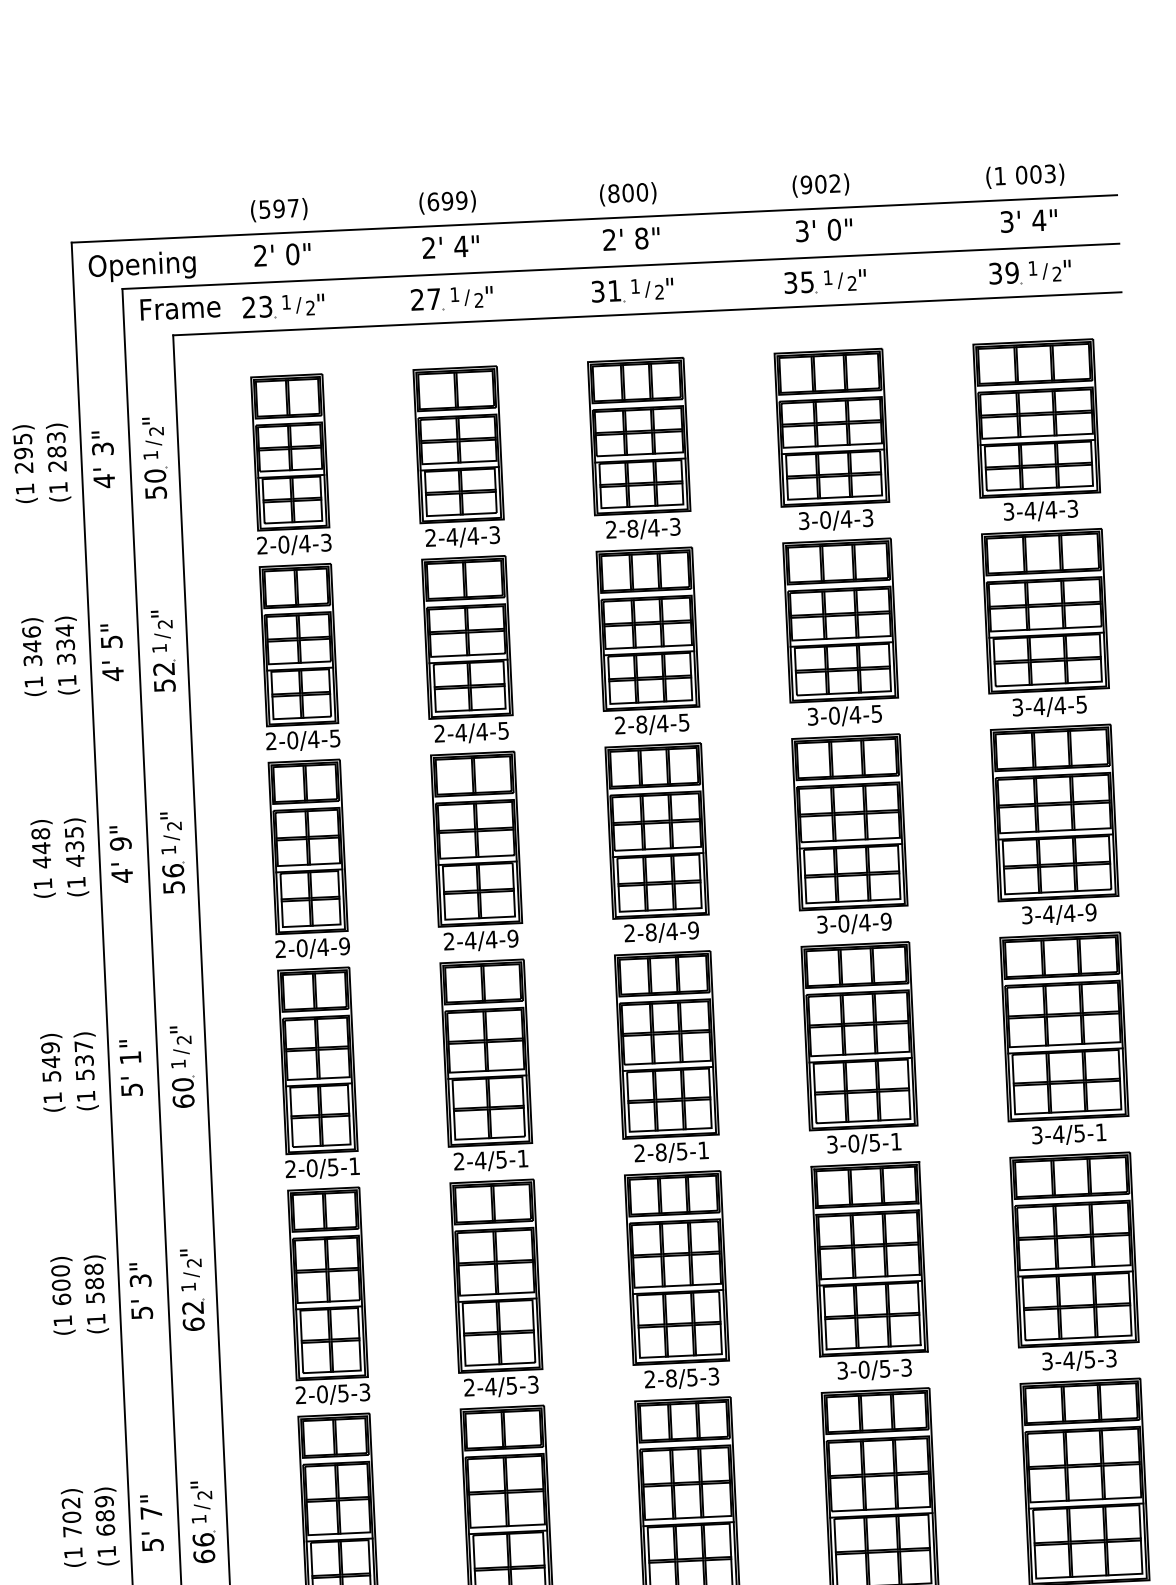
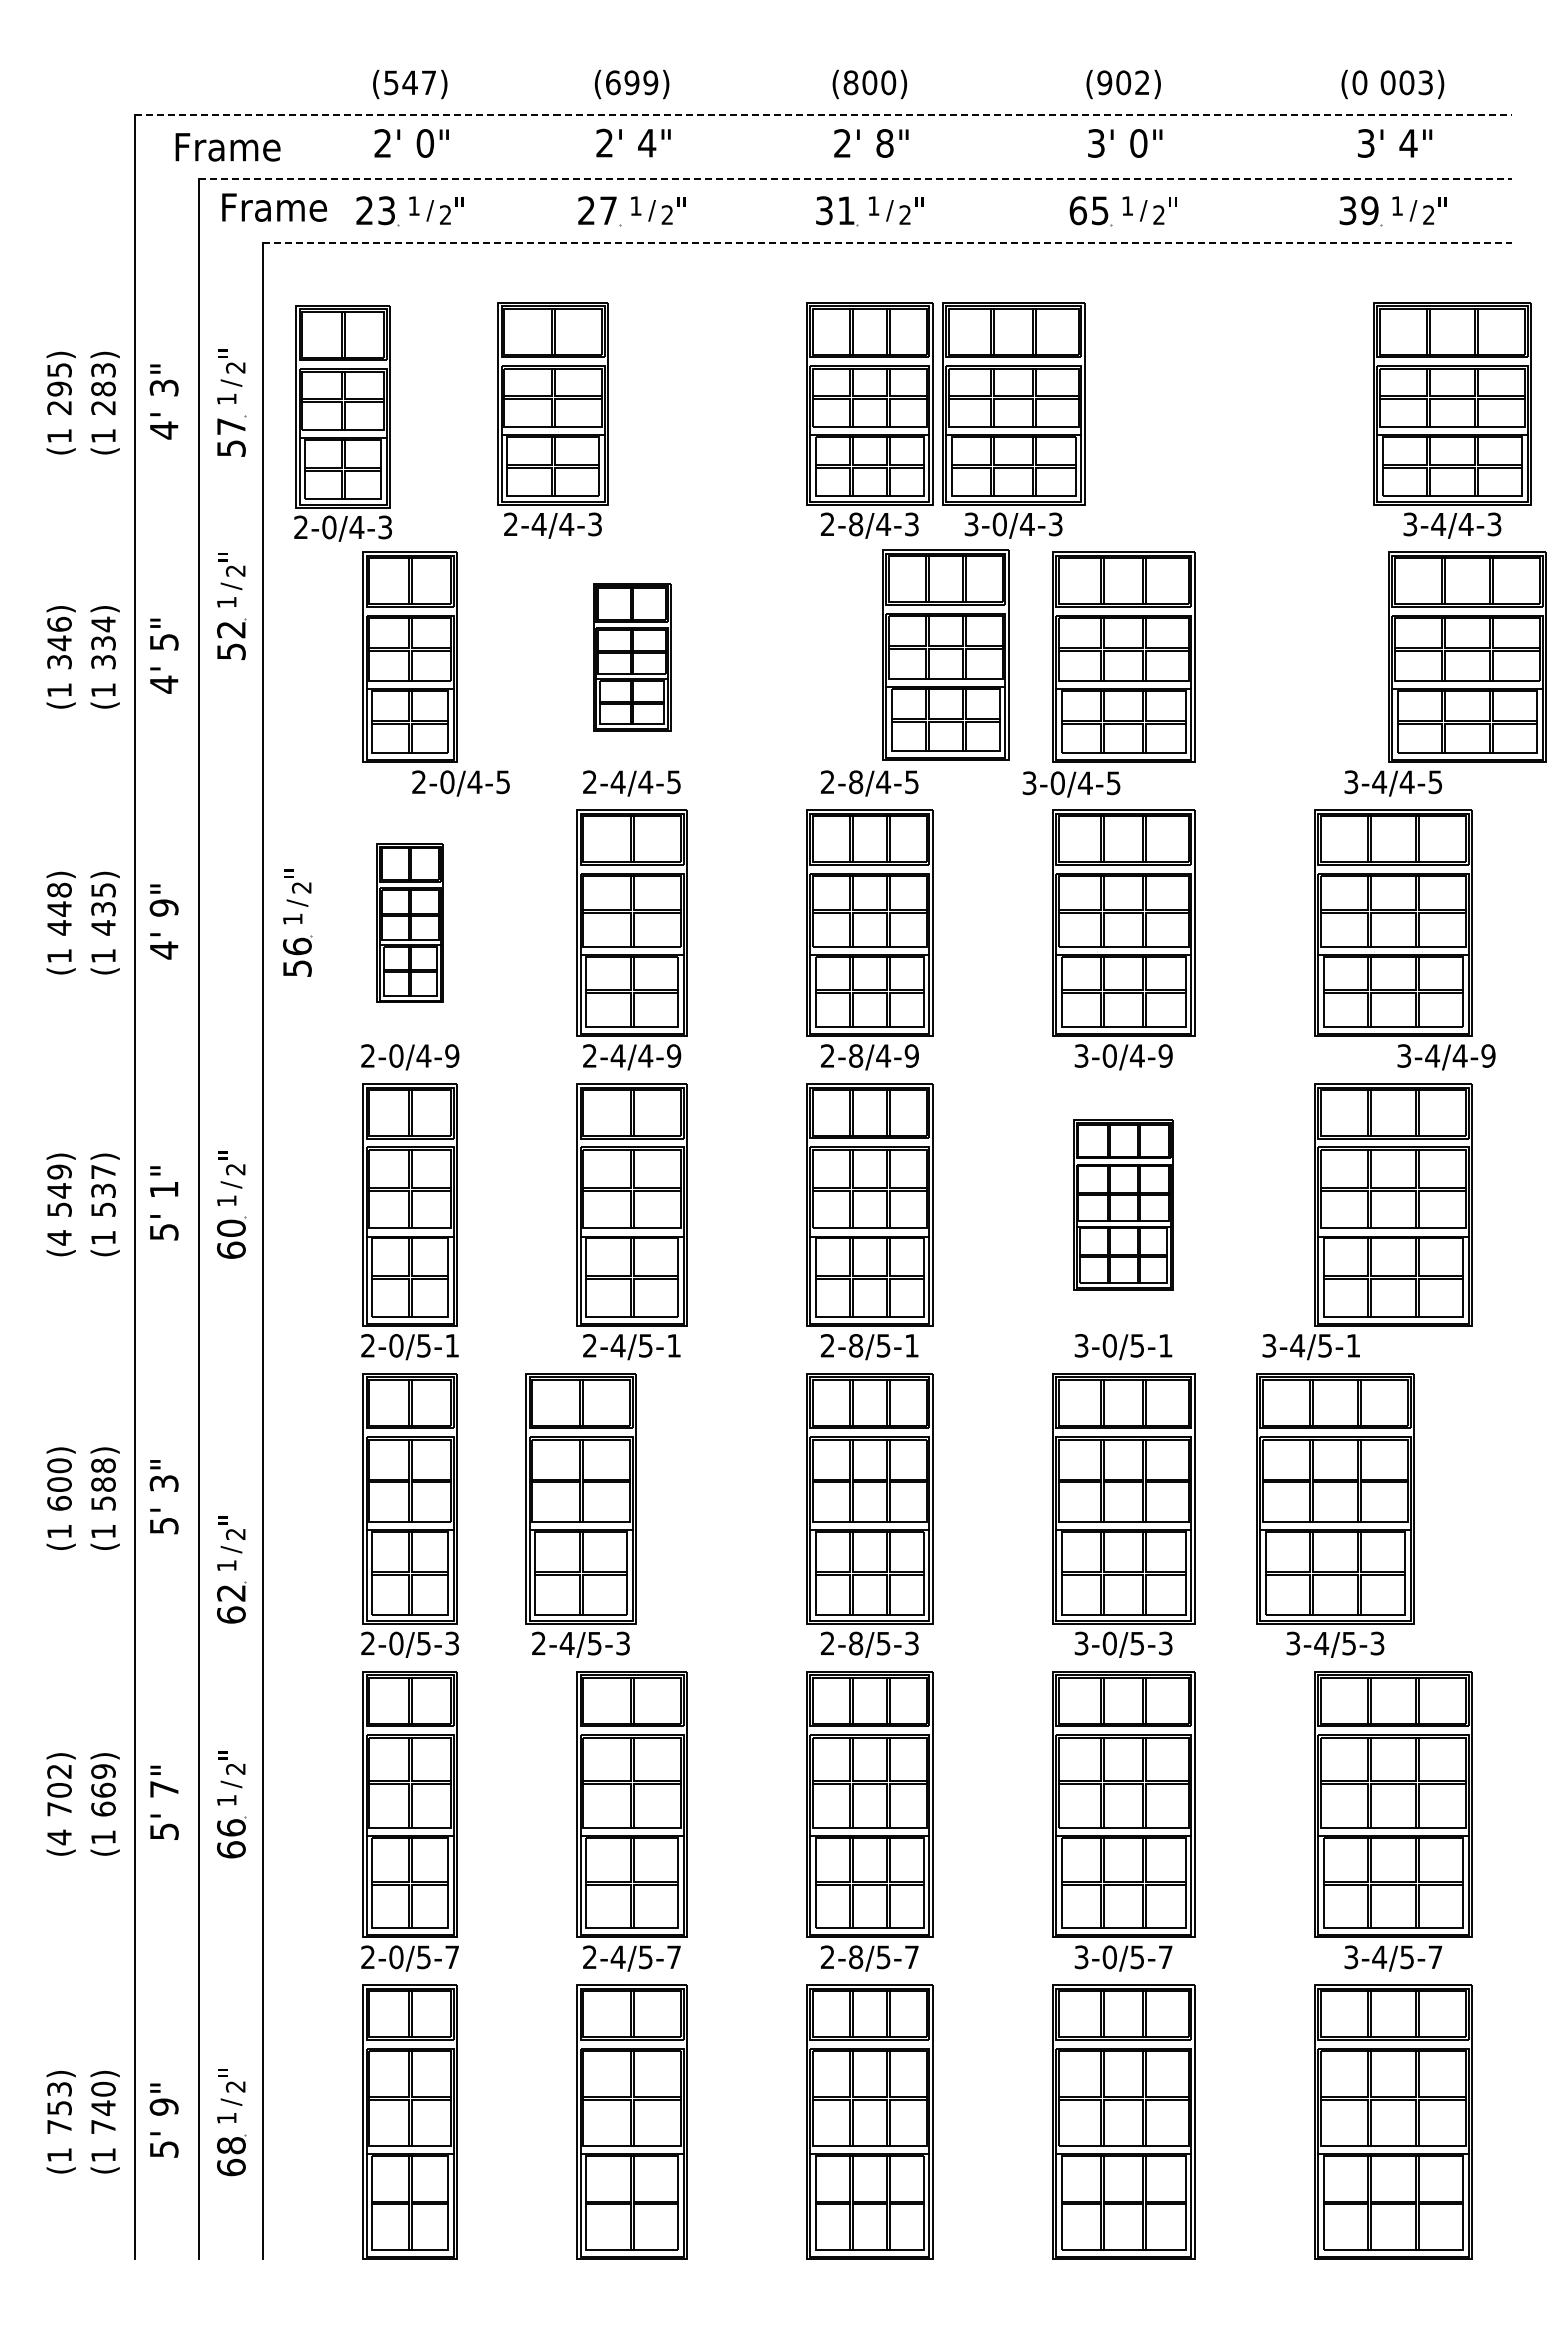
text: (999, 175) -> (1359, 82), (1 -> (0
text: (278, 208) -> (409, 82), (597) -> (547)
line: (594, 218) -> (824, 114), solid -> dashed
text: (142, 266) -> (226, 150), Opening -> Frame
line: (621, 266) -> (856, 178), solid -> dashed
text: (790, 282) -> (1078, 210), 35 -> 65
line: (647, 313) -> (887, 242), solid -> dashed
part: (1037, 431) -> (1452, 420), moved
part: (832, 440) -> (1013, 420), moved
part: (458, 457) -> (552, 420), moved
part: (290, 465) -> (342, 423), moved
text: (155, 475) -> (231, 426), 50 -> 57
part: (1045, 610) -> (1467, 656), moved
part: (647, 628) -> (945, 654), moved
part: (466, 636) -> (631, 656), size x0.7
part: (163, 651) -> (231, 606), moved
text: (844, 716) -> (1071, 784), moved
text: (302, 740) -> (460, 783), moved
part: (307, 846) -> (409, 922), size x0.7
part: (172, 852) -> (297, 922), moved
text: (1059, 914) -> (1446, 1057), moved
part: (859, 1035) -> (1123, 1204), size x0.7
text: (52, 1097) -> (59, 1237), (1 -> (4
text: (1068, 1135) -> (1310, 1347), moved
part: (1075, 1262) -> (1335, 1515), moved
part: (496, 1288) -> (580, 1515), moved
part: (192, 1289) -> (231, 1569), moved
text: (105, 1515) -> (103, 1789), 689) -> 669)
text: (73, 1553) -> (59, 1837), (1 -> (4

